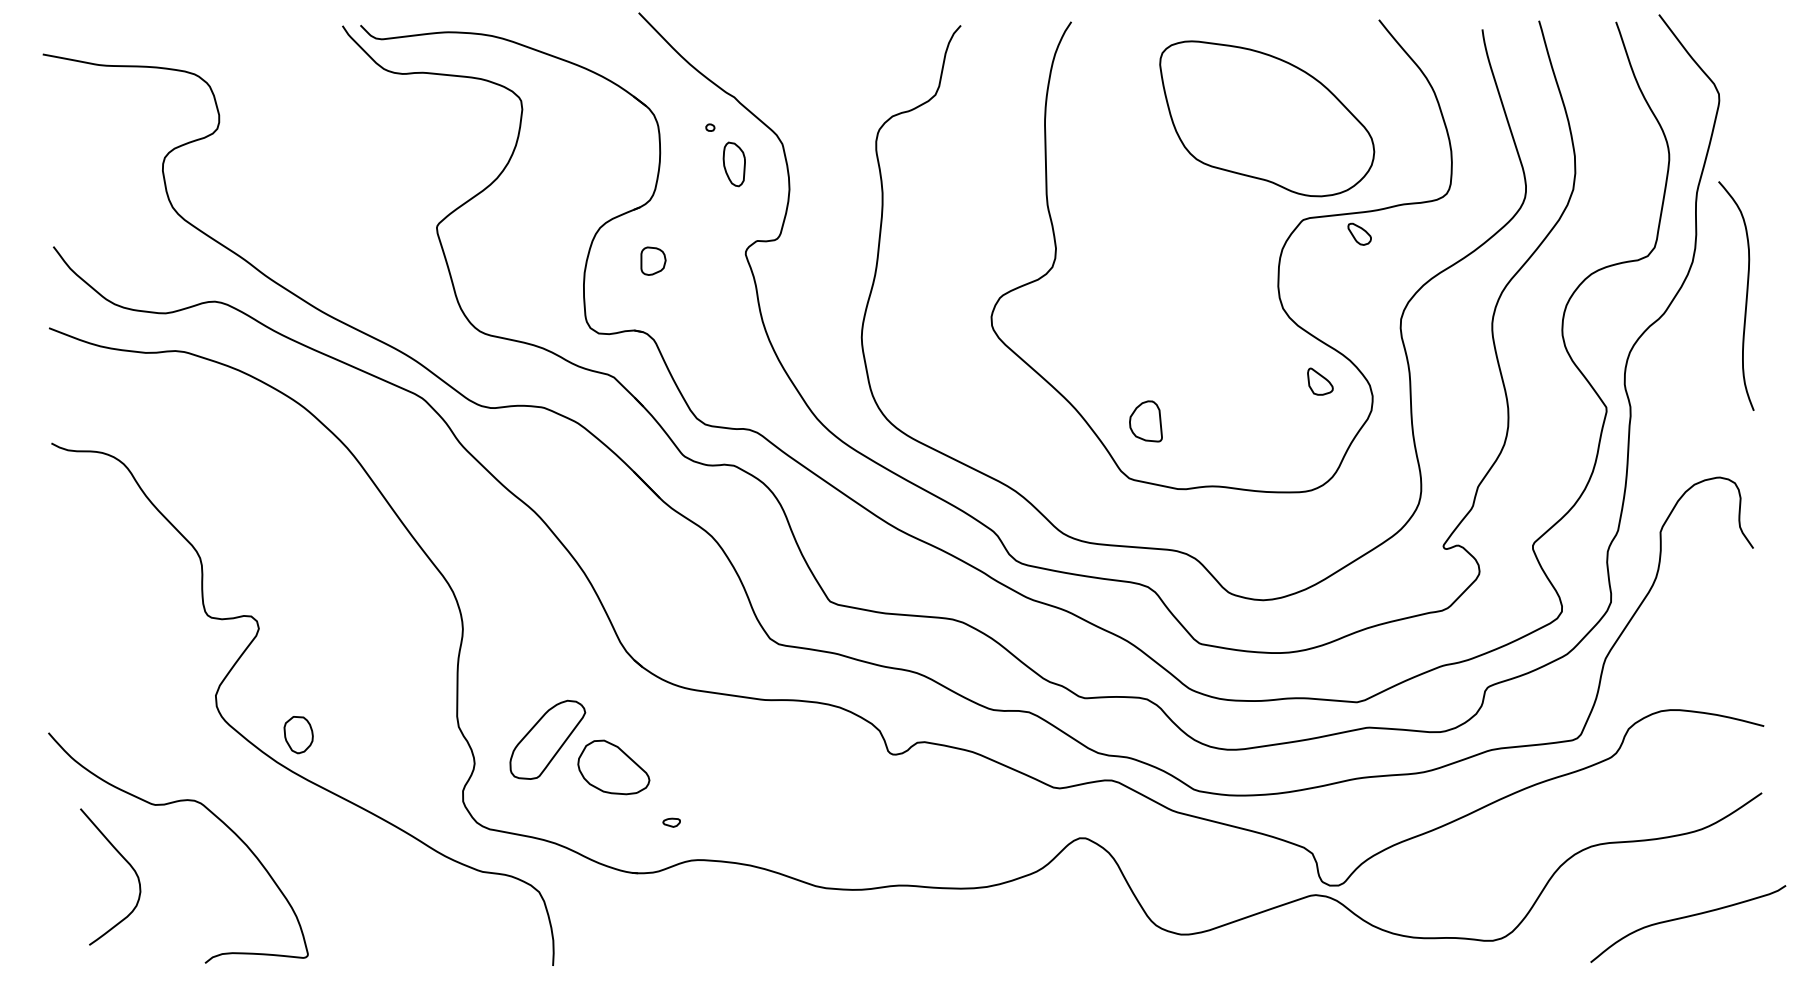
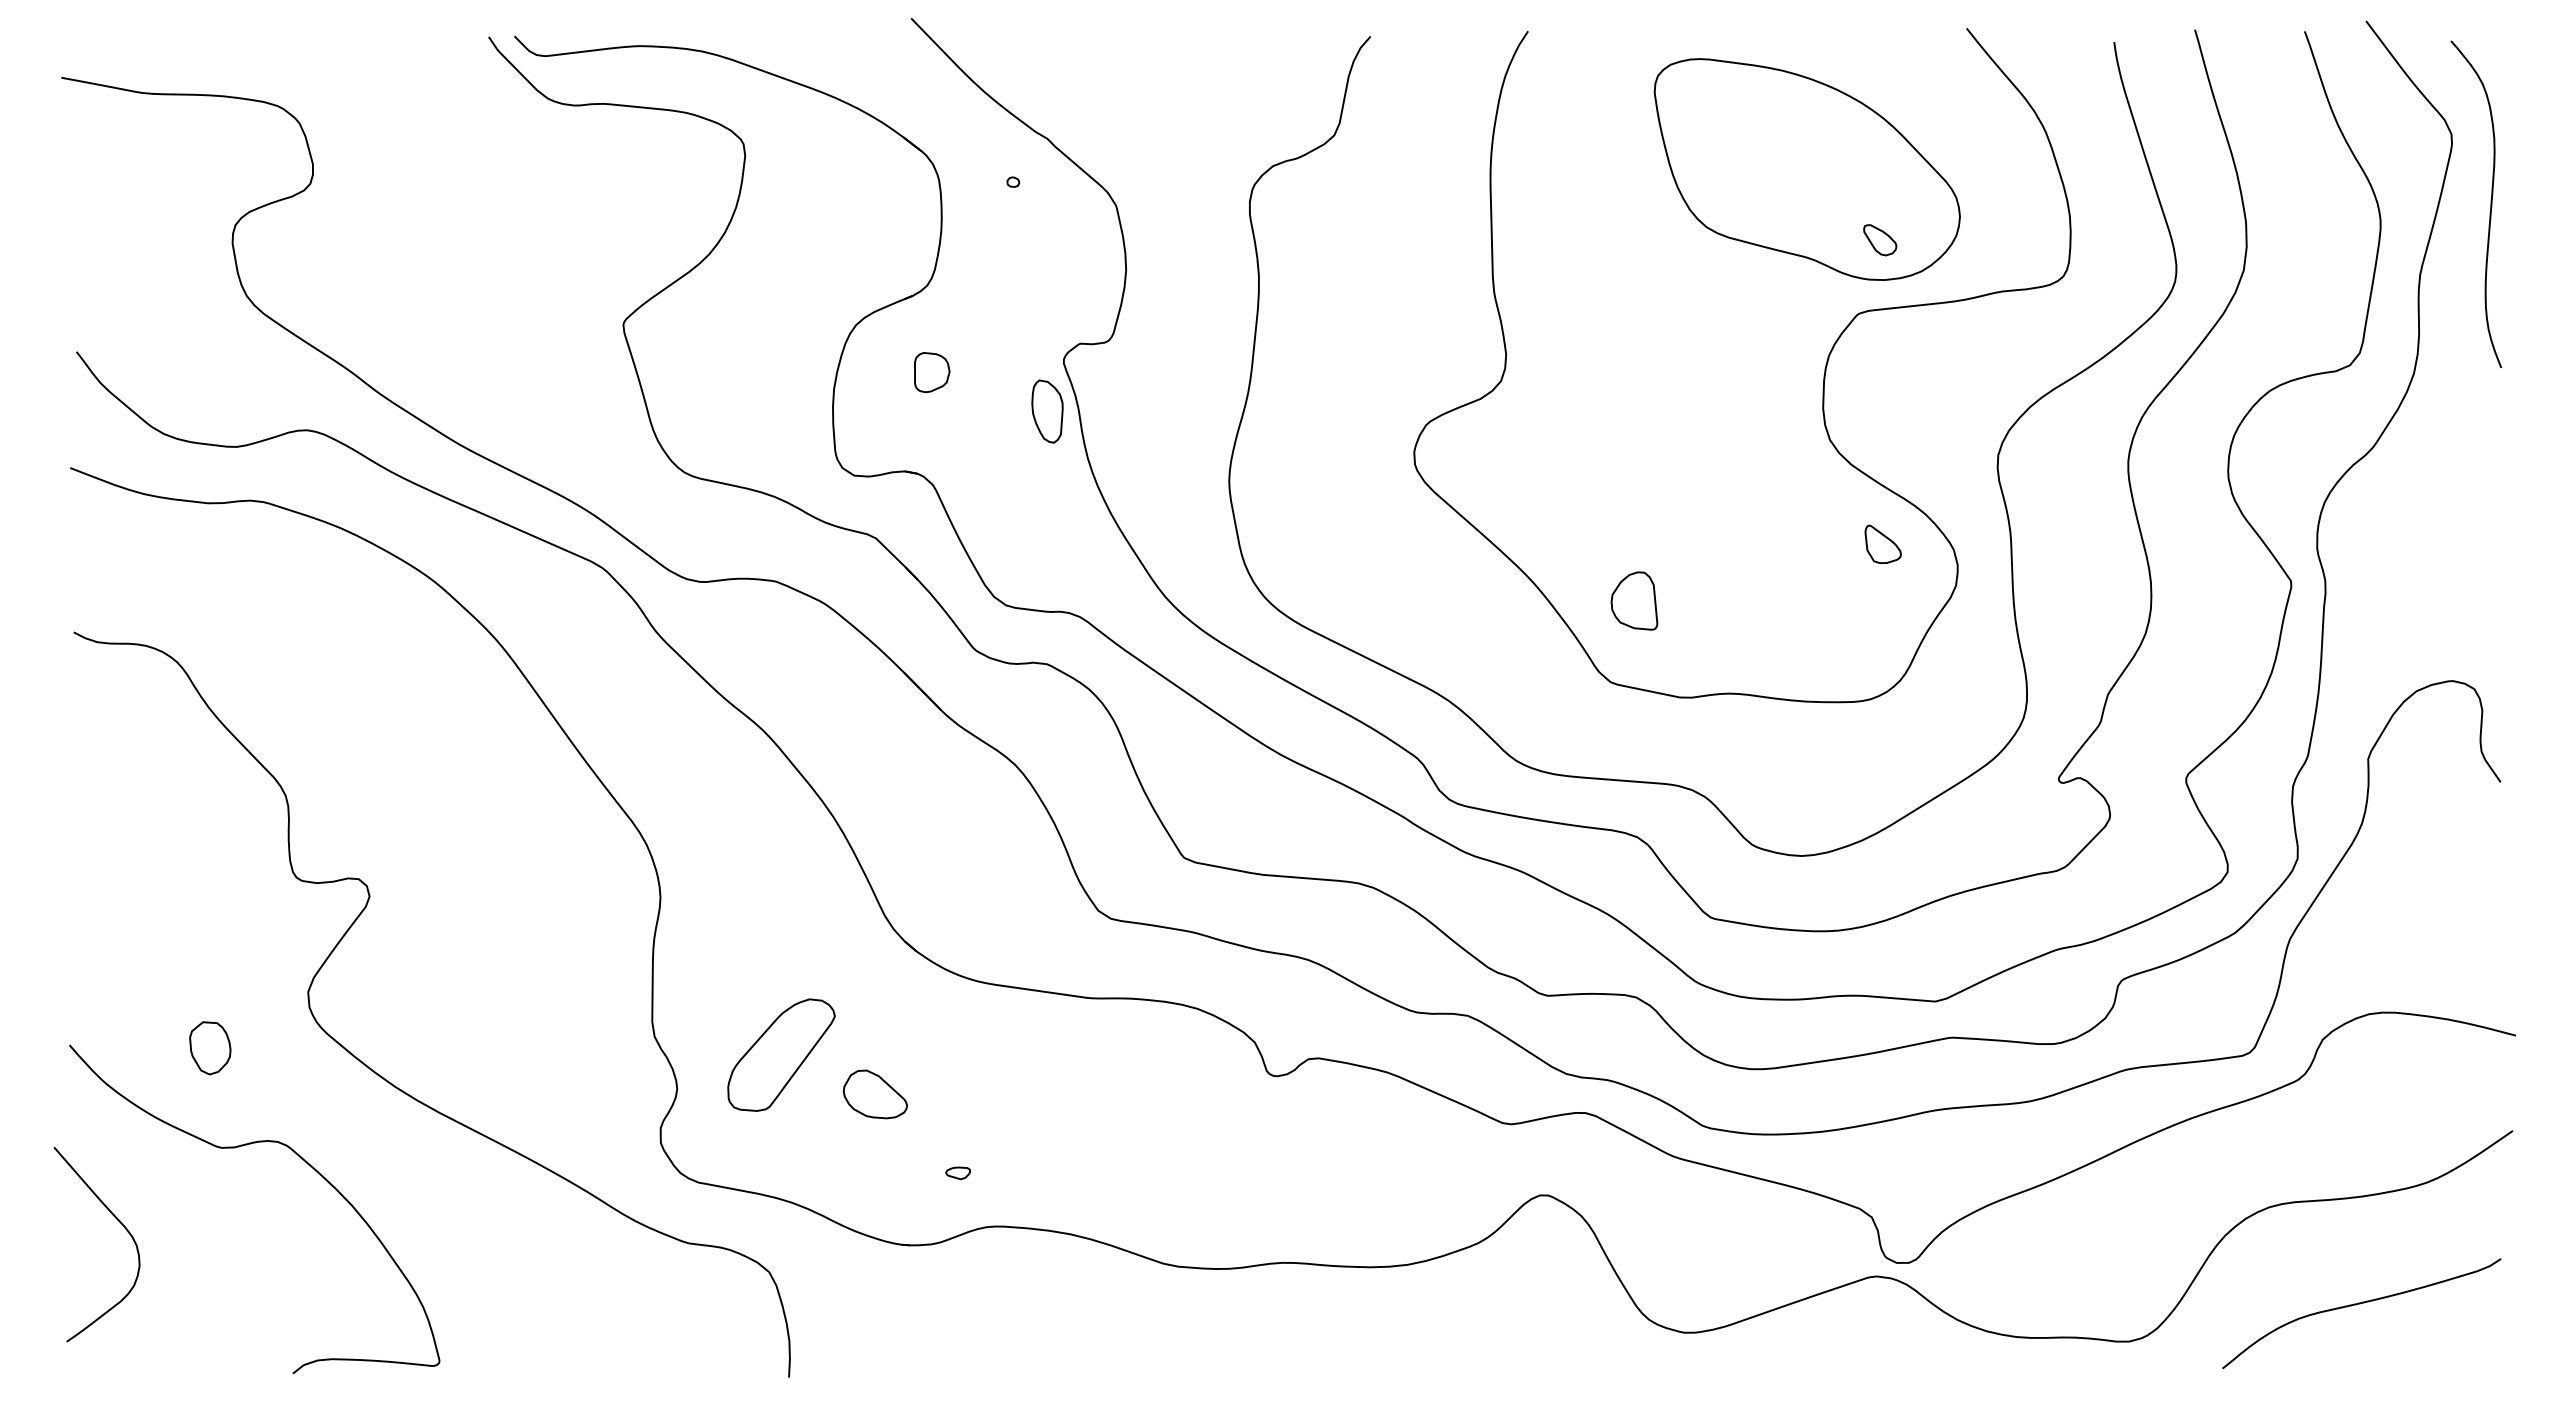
part: (734, 164) -> (1047, 411), moved
part: (1359, 234) -> (1880, 240), moved
curve: (1746, 296) -> (2490, 204), moved
part: (298, 735) -> (210, 1048), moved
part: (613, 767) -> (874, 1094), size x0.62
curve: (125, 860) -> (118, 1221), moved
curve: (1687, 917) -> (2360, 1304), moved

